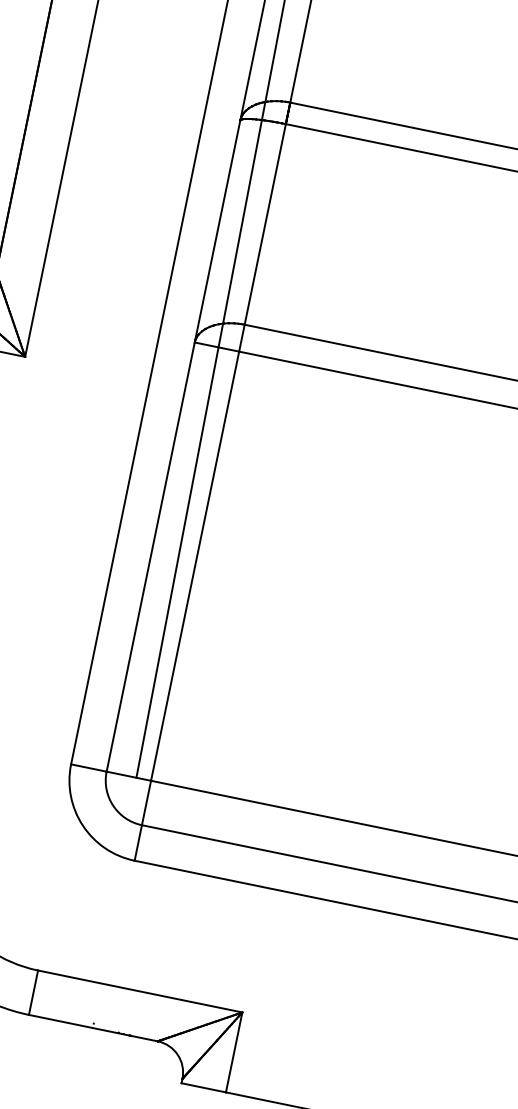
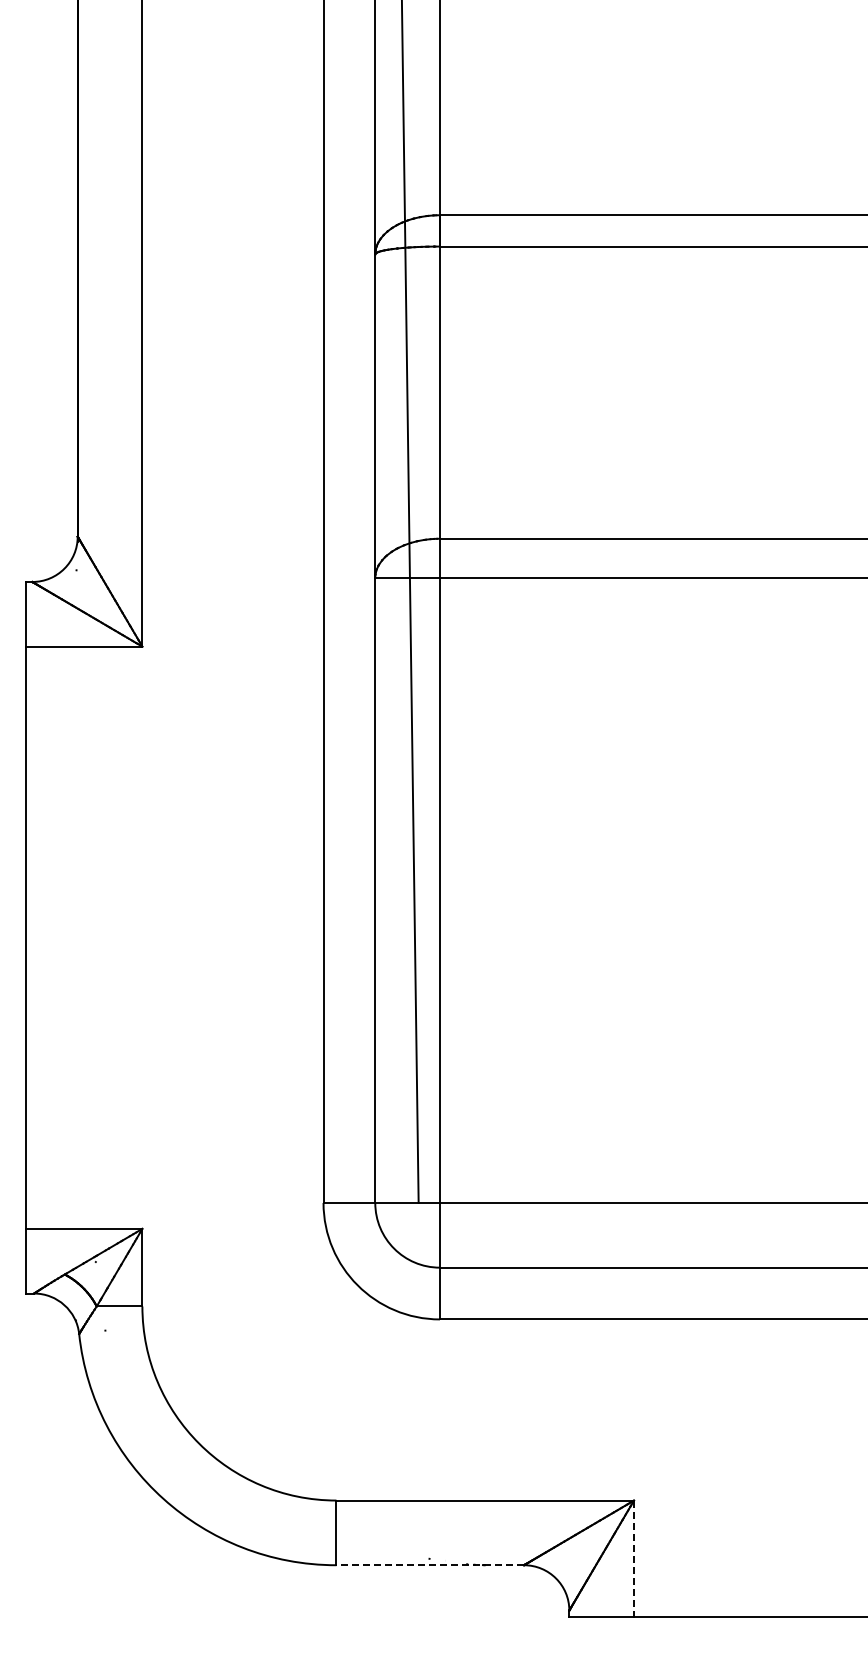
line: (93, 1028) -> (430, 1565), solid -> dashed
line: (234, 1052) -> (634, 1559), solid -> dashed

